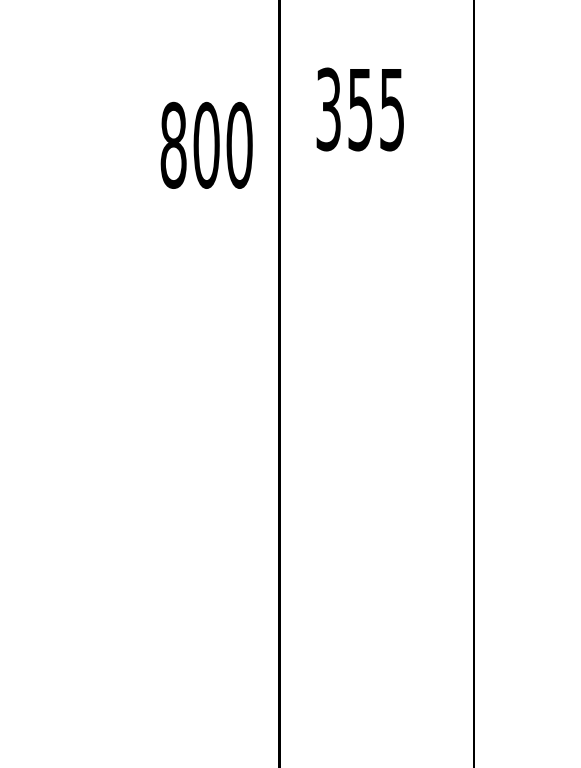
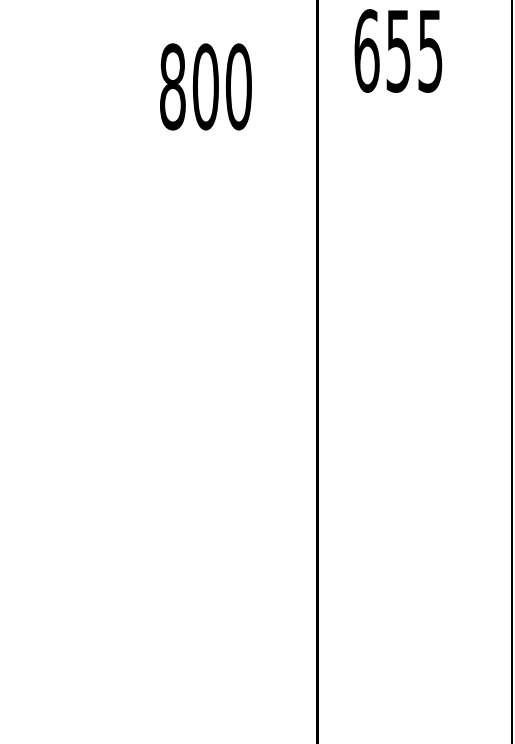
text: (328, 109) -> (366, 50), 355 -> 655
text: (206, 144) -> (205, 85), moved

